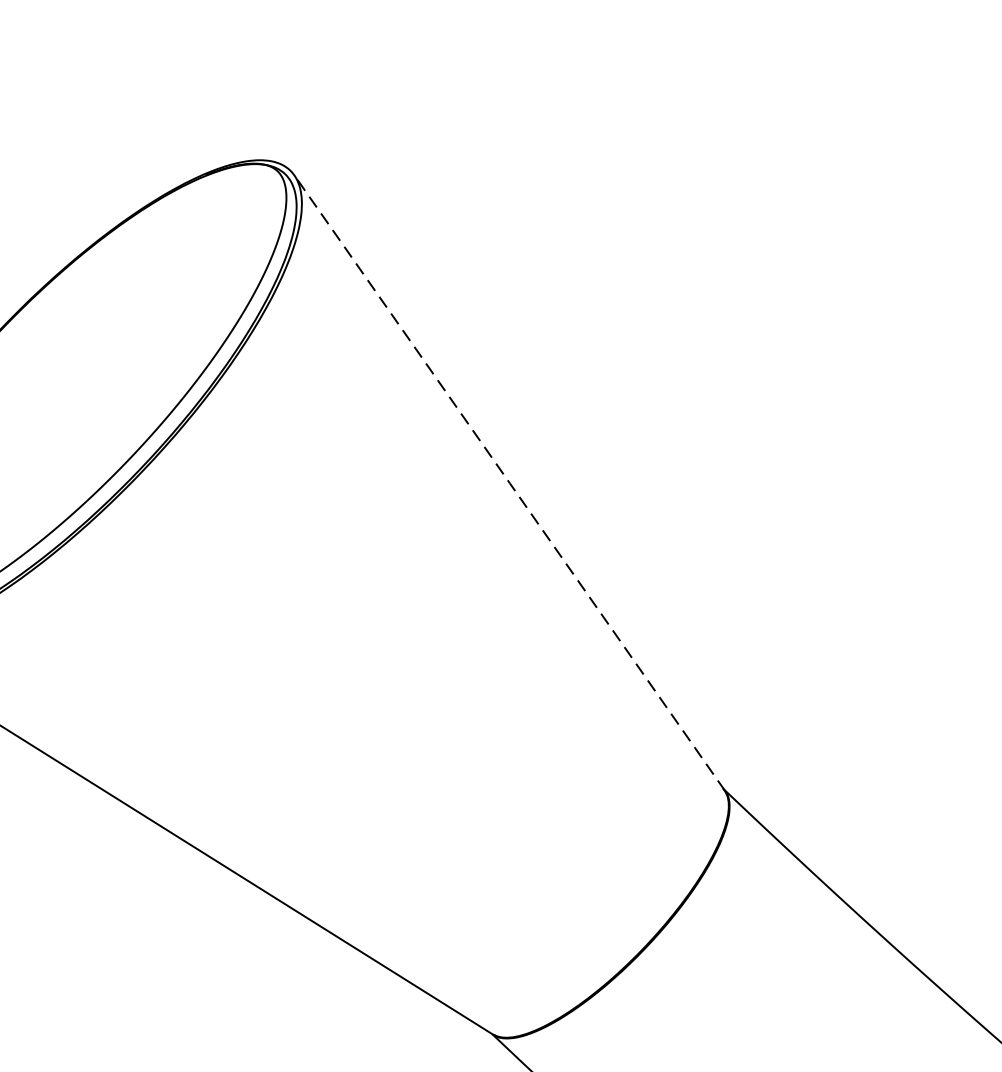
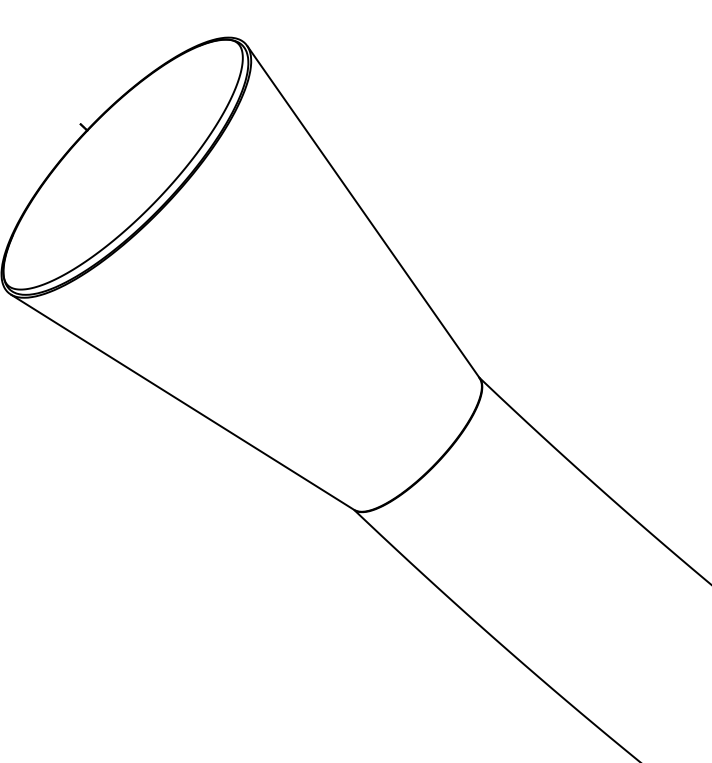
line: (509, 483) -> (363, 212), dashed -> solid

